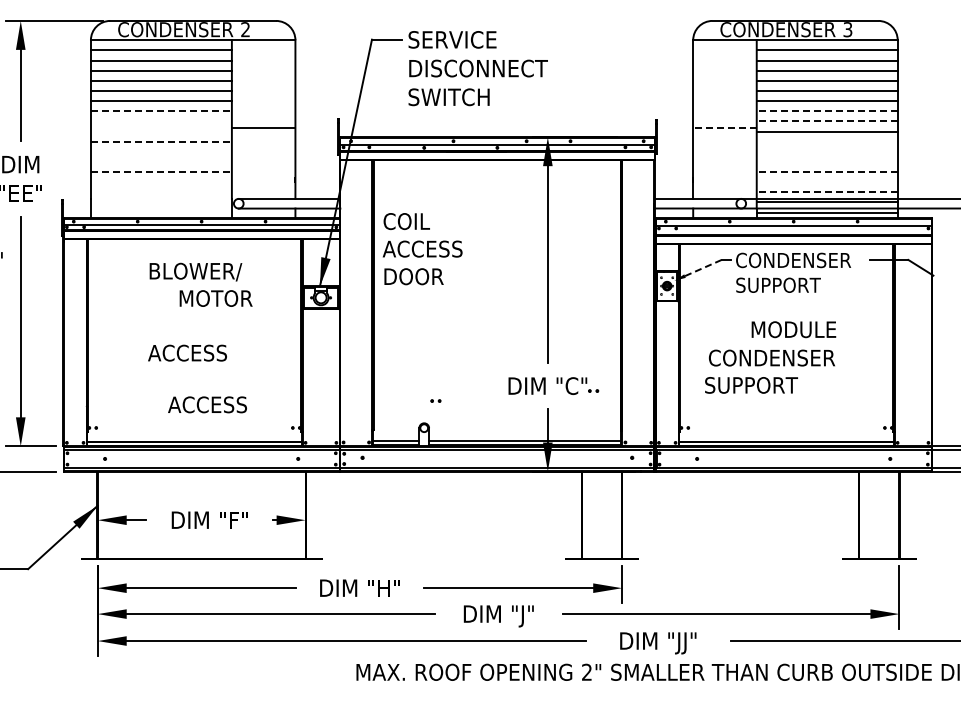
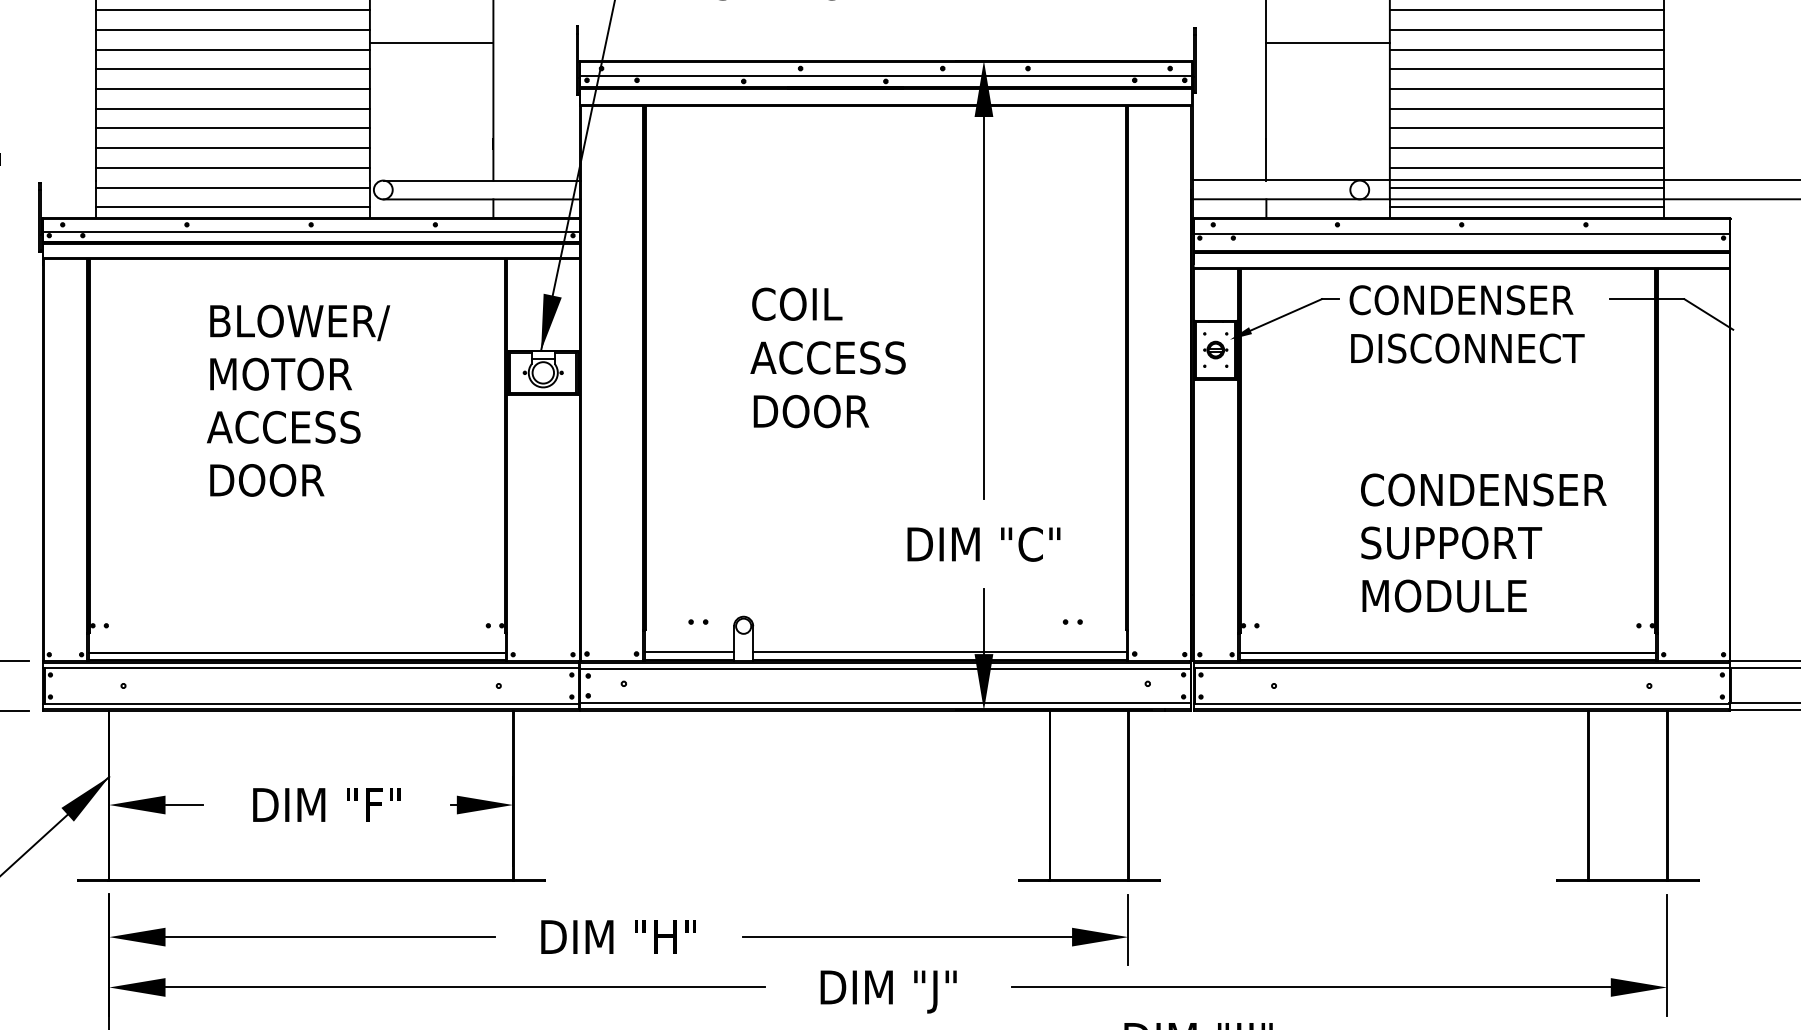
line: (161, 111) -> (233, 10), dashed -> solid
line: (826, 111) -> (1525, 10), dashed -> solid
line: (160, 121) -> (231, 30), added
line: (826, 121) -> (1525, 30), dashed -> solid
line: (724, 128) -> (1327, 43), dashed -> solid
line: (160, 131) -> (231, 49), added
line: (161, 141) -> (233, 69), dashed -> solid
line: (826, 141) -> (1525, 69), added
line: (160, 151) -> (231, 88), added
line: (826, 151) -> (1525, 88), added
line: (160, 161) -> (231, 107), added
line: (826, 161) -> (1525, 107), added
line: (161, 172) -> (233, 129), dashed -> solid
line: (826, 172) -> (1525, 129), dashed -> solid
line: (160, 182) -> (231, 148), added
line: (826, 182) -> (1525, 148), added
line: (160, 192) -> (231, 168), added
line: (826, 192) -> (1525, 168), dashed -> solid
line: (160, 202) -> (231, 187), added
line: (160, 212) -> (231, 207), added
text: (422, 249) -> (827, 358), moved
line: (703, 267) -> (1286, 313), dashed -> solid
text: (796, 284) -> (1467, 346), SUPPORT -> DISCONNECT
text: (215, 298) -> (279, 374), moved
text: (793, 329) -> (1443, 595), moved
text: (187, 352) -> (283, 479), ACCESS -> DOOR
text: (771, 357) -> (1482, 488), moved
text: (751, 385) -> (1451, 543), moved
part: (593, 390) -> (1072, 620), moved
part: (435, 400) -> (697, 620), moved
text: (207, 404) -> (283, 426), moved

